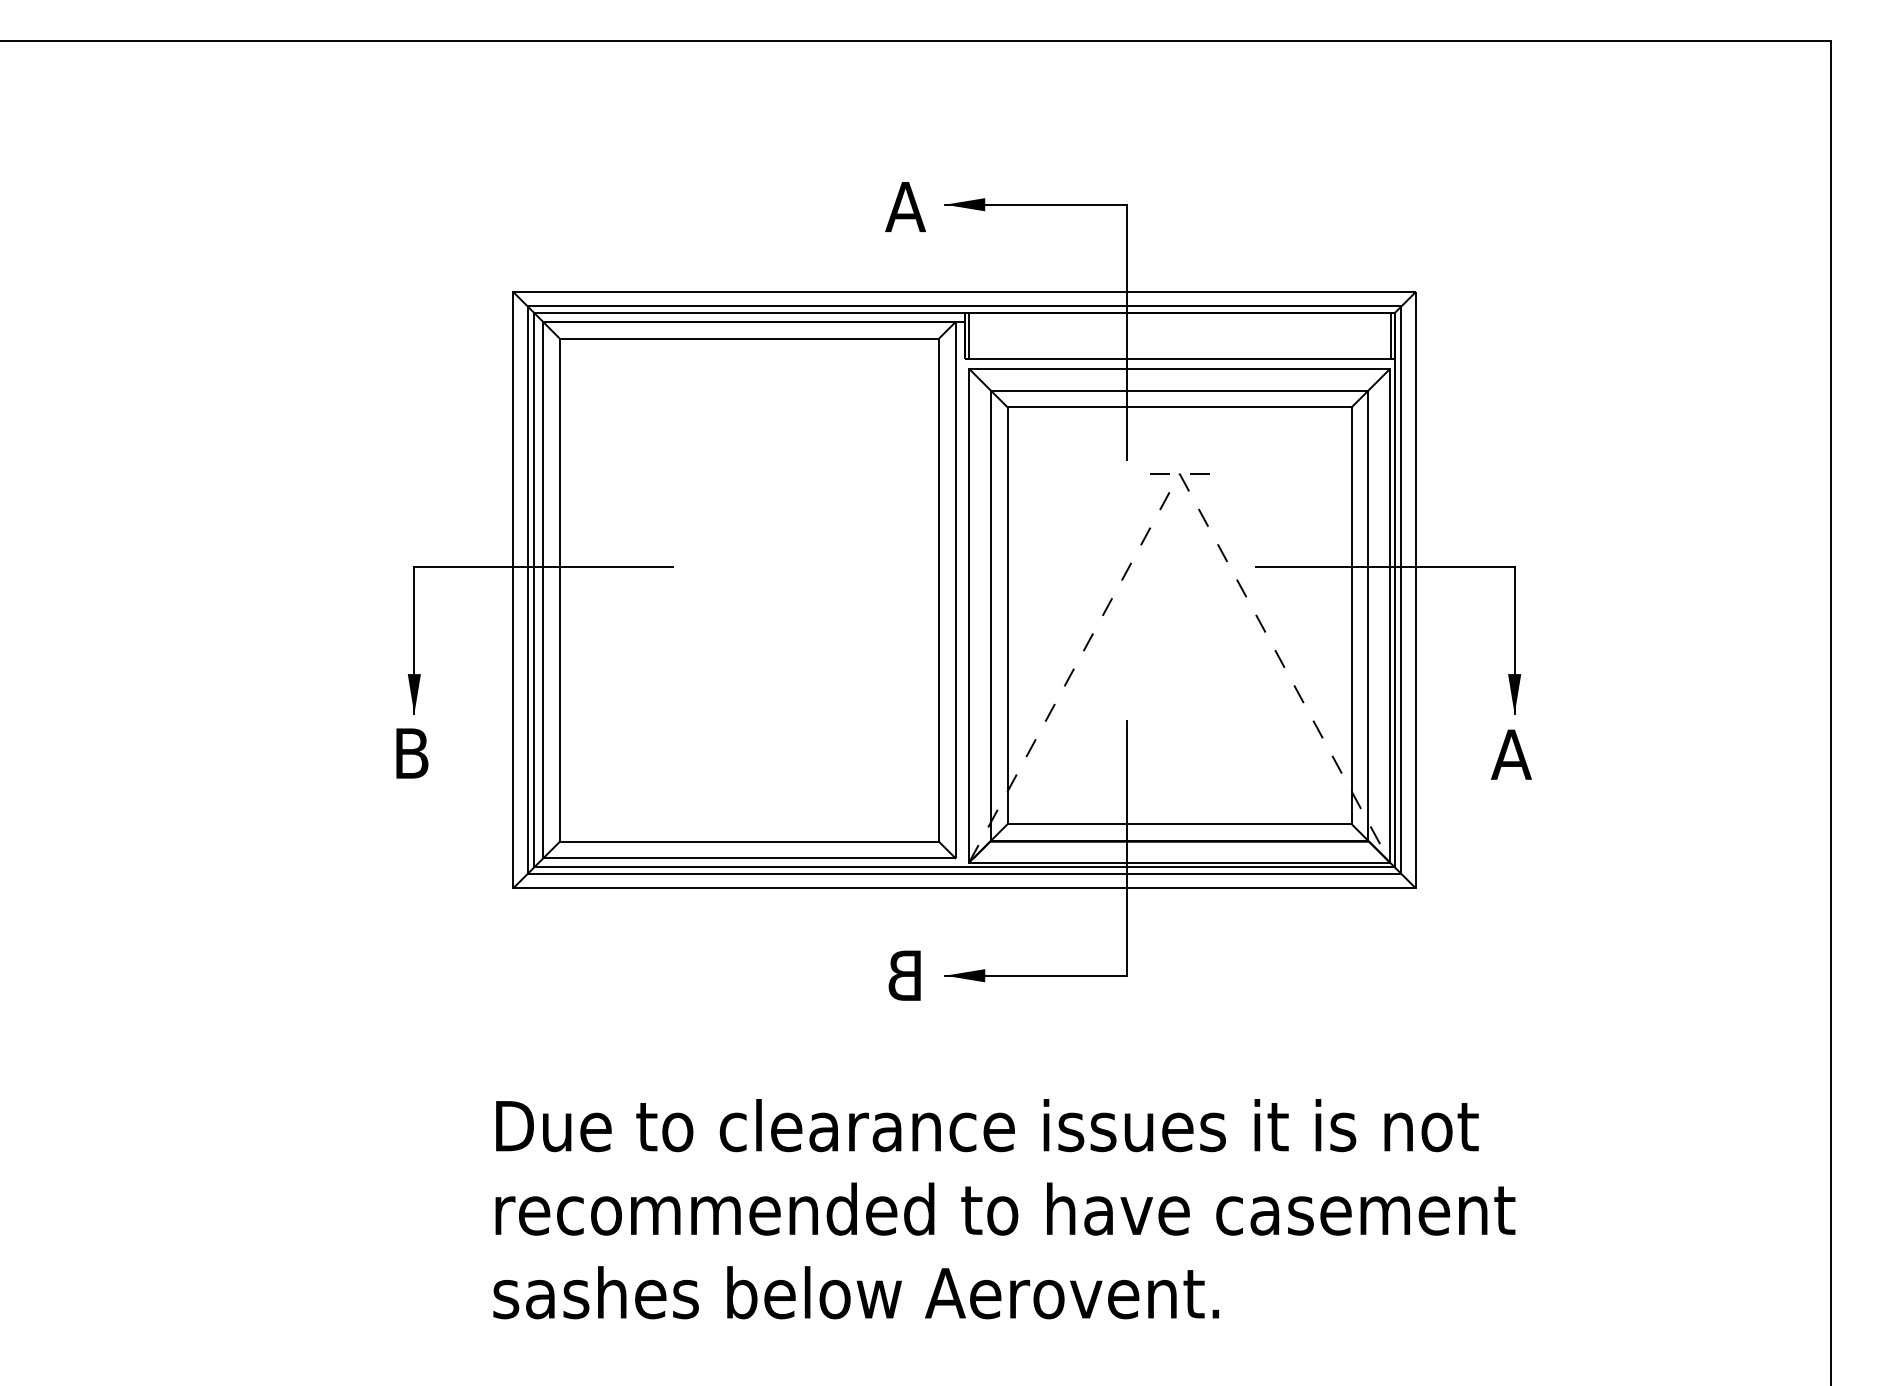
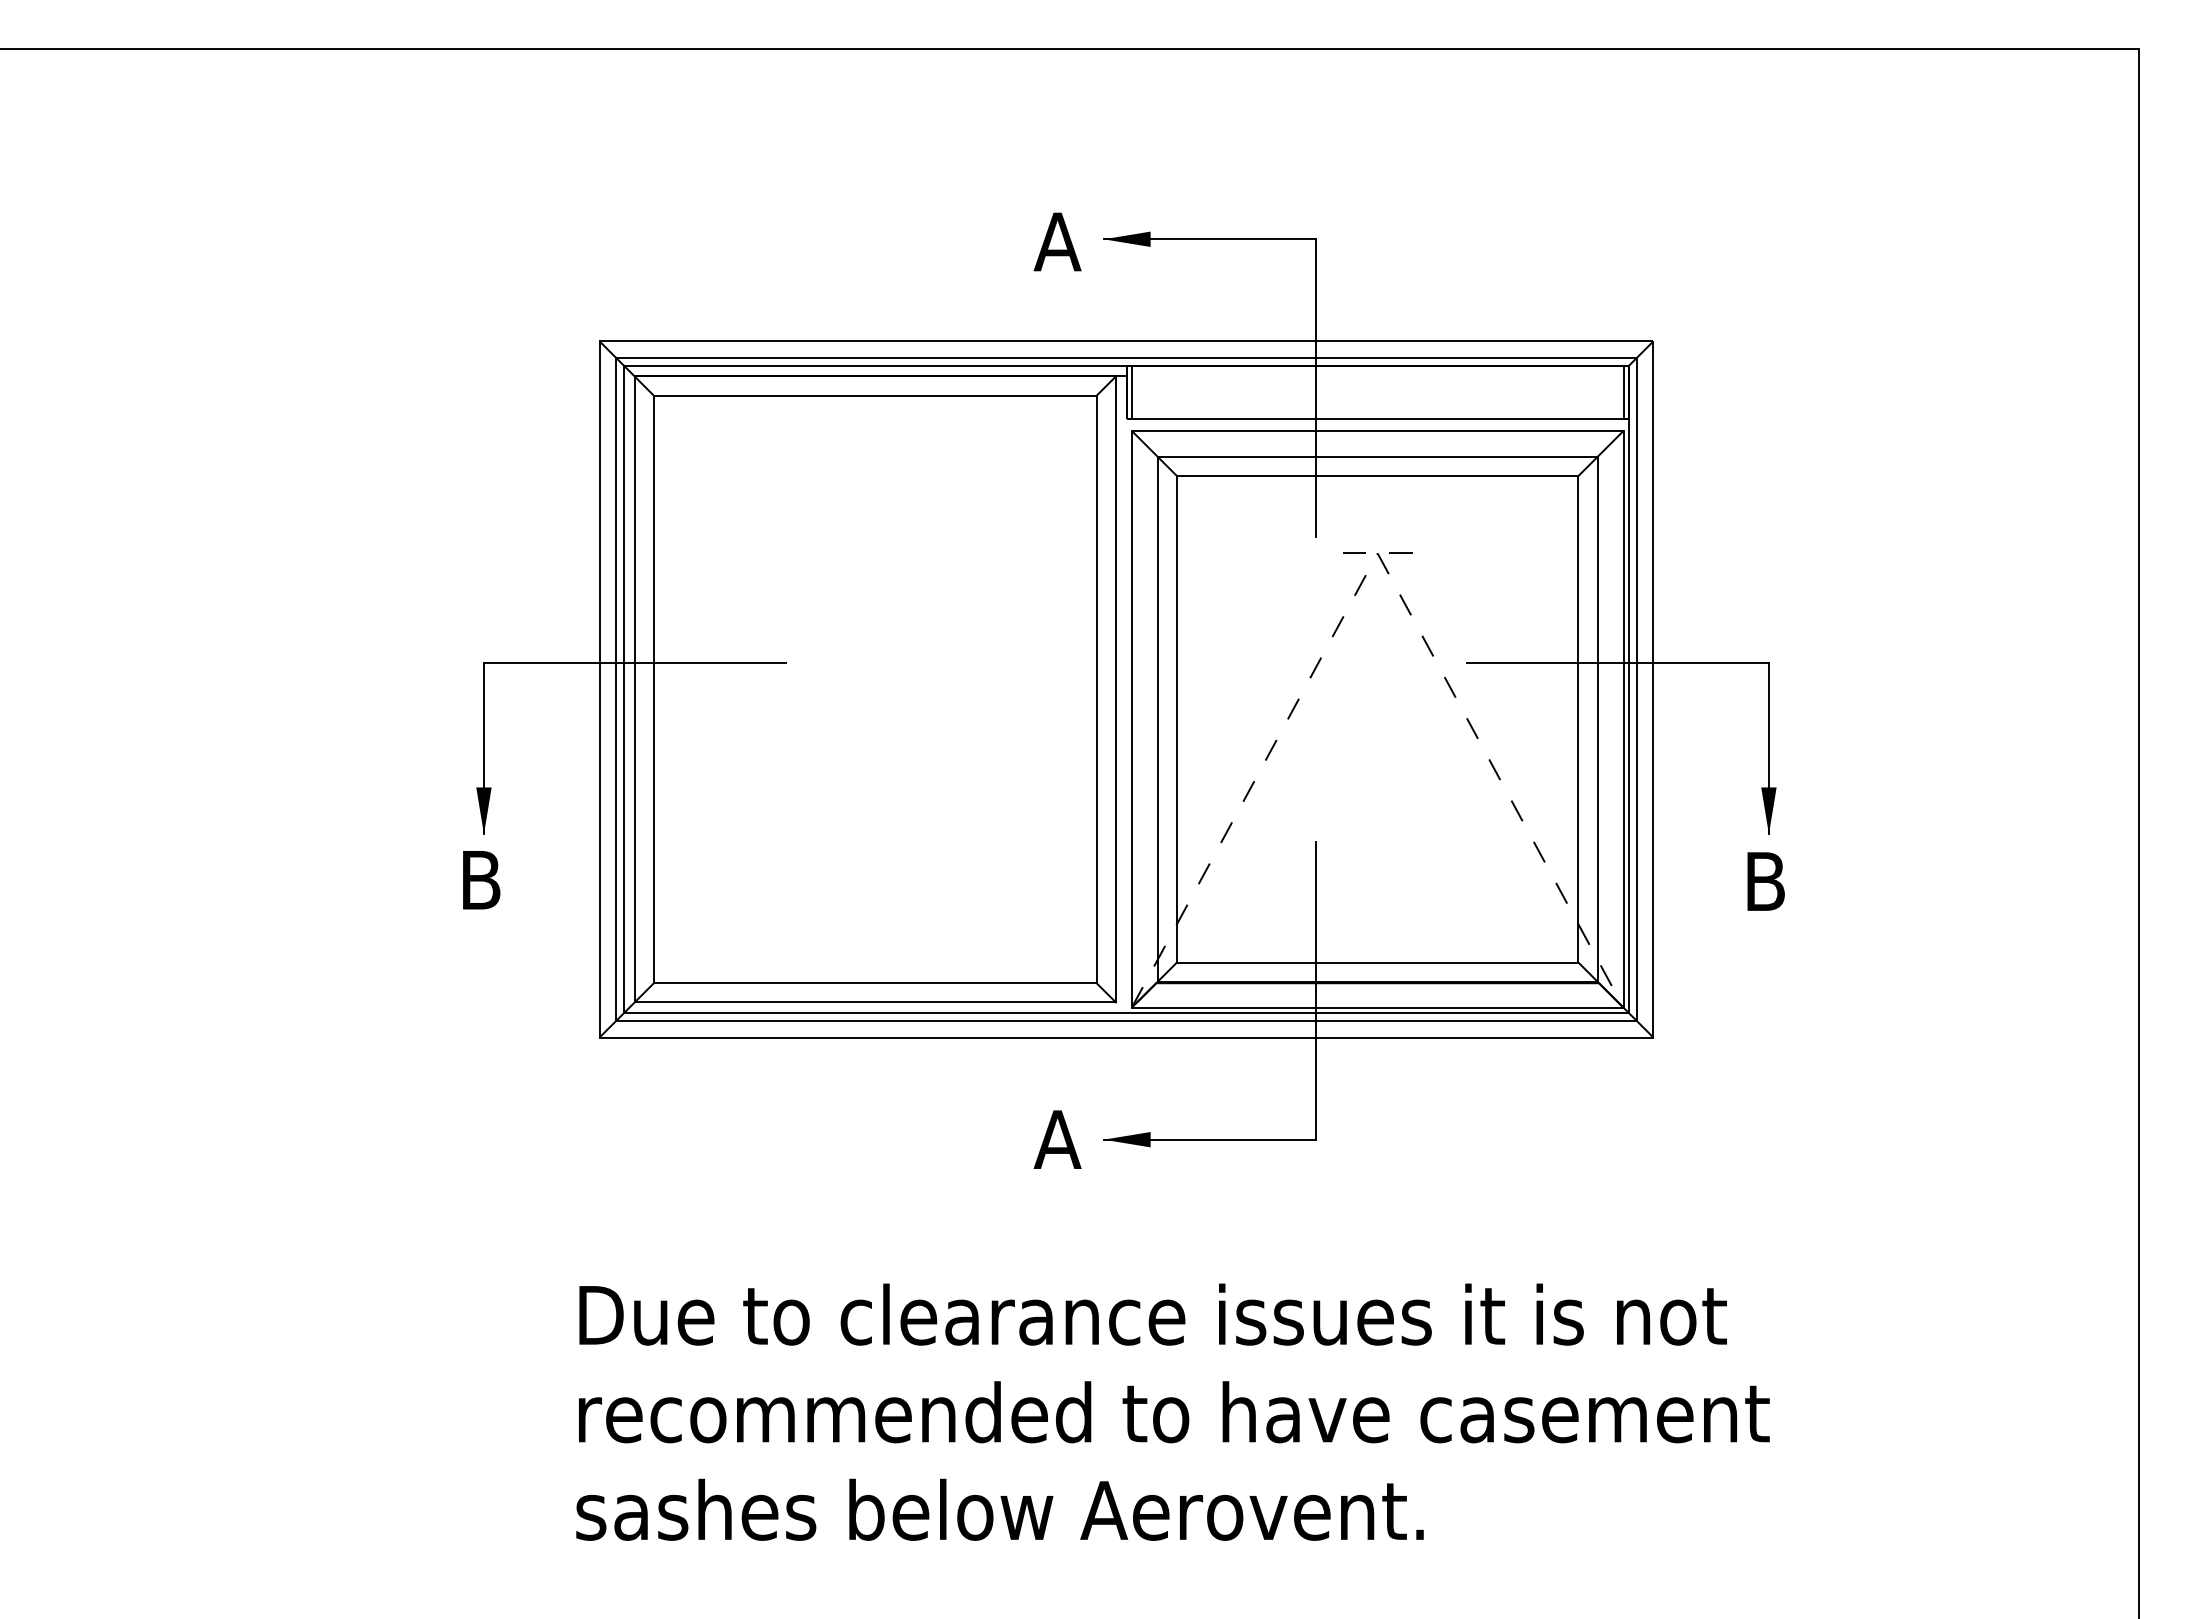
text: (1511, 754) -> (1765, 881), A -> B
text: (905, 975) -> (1057, 1139), B -> A

